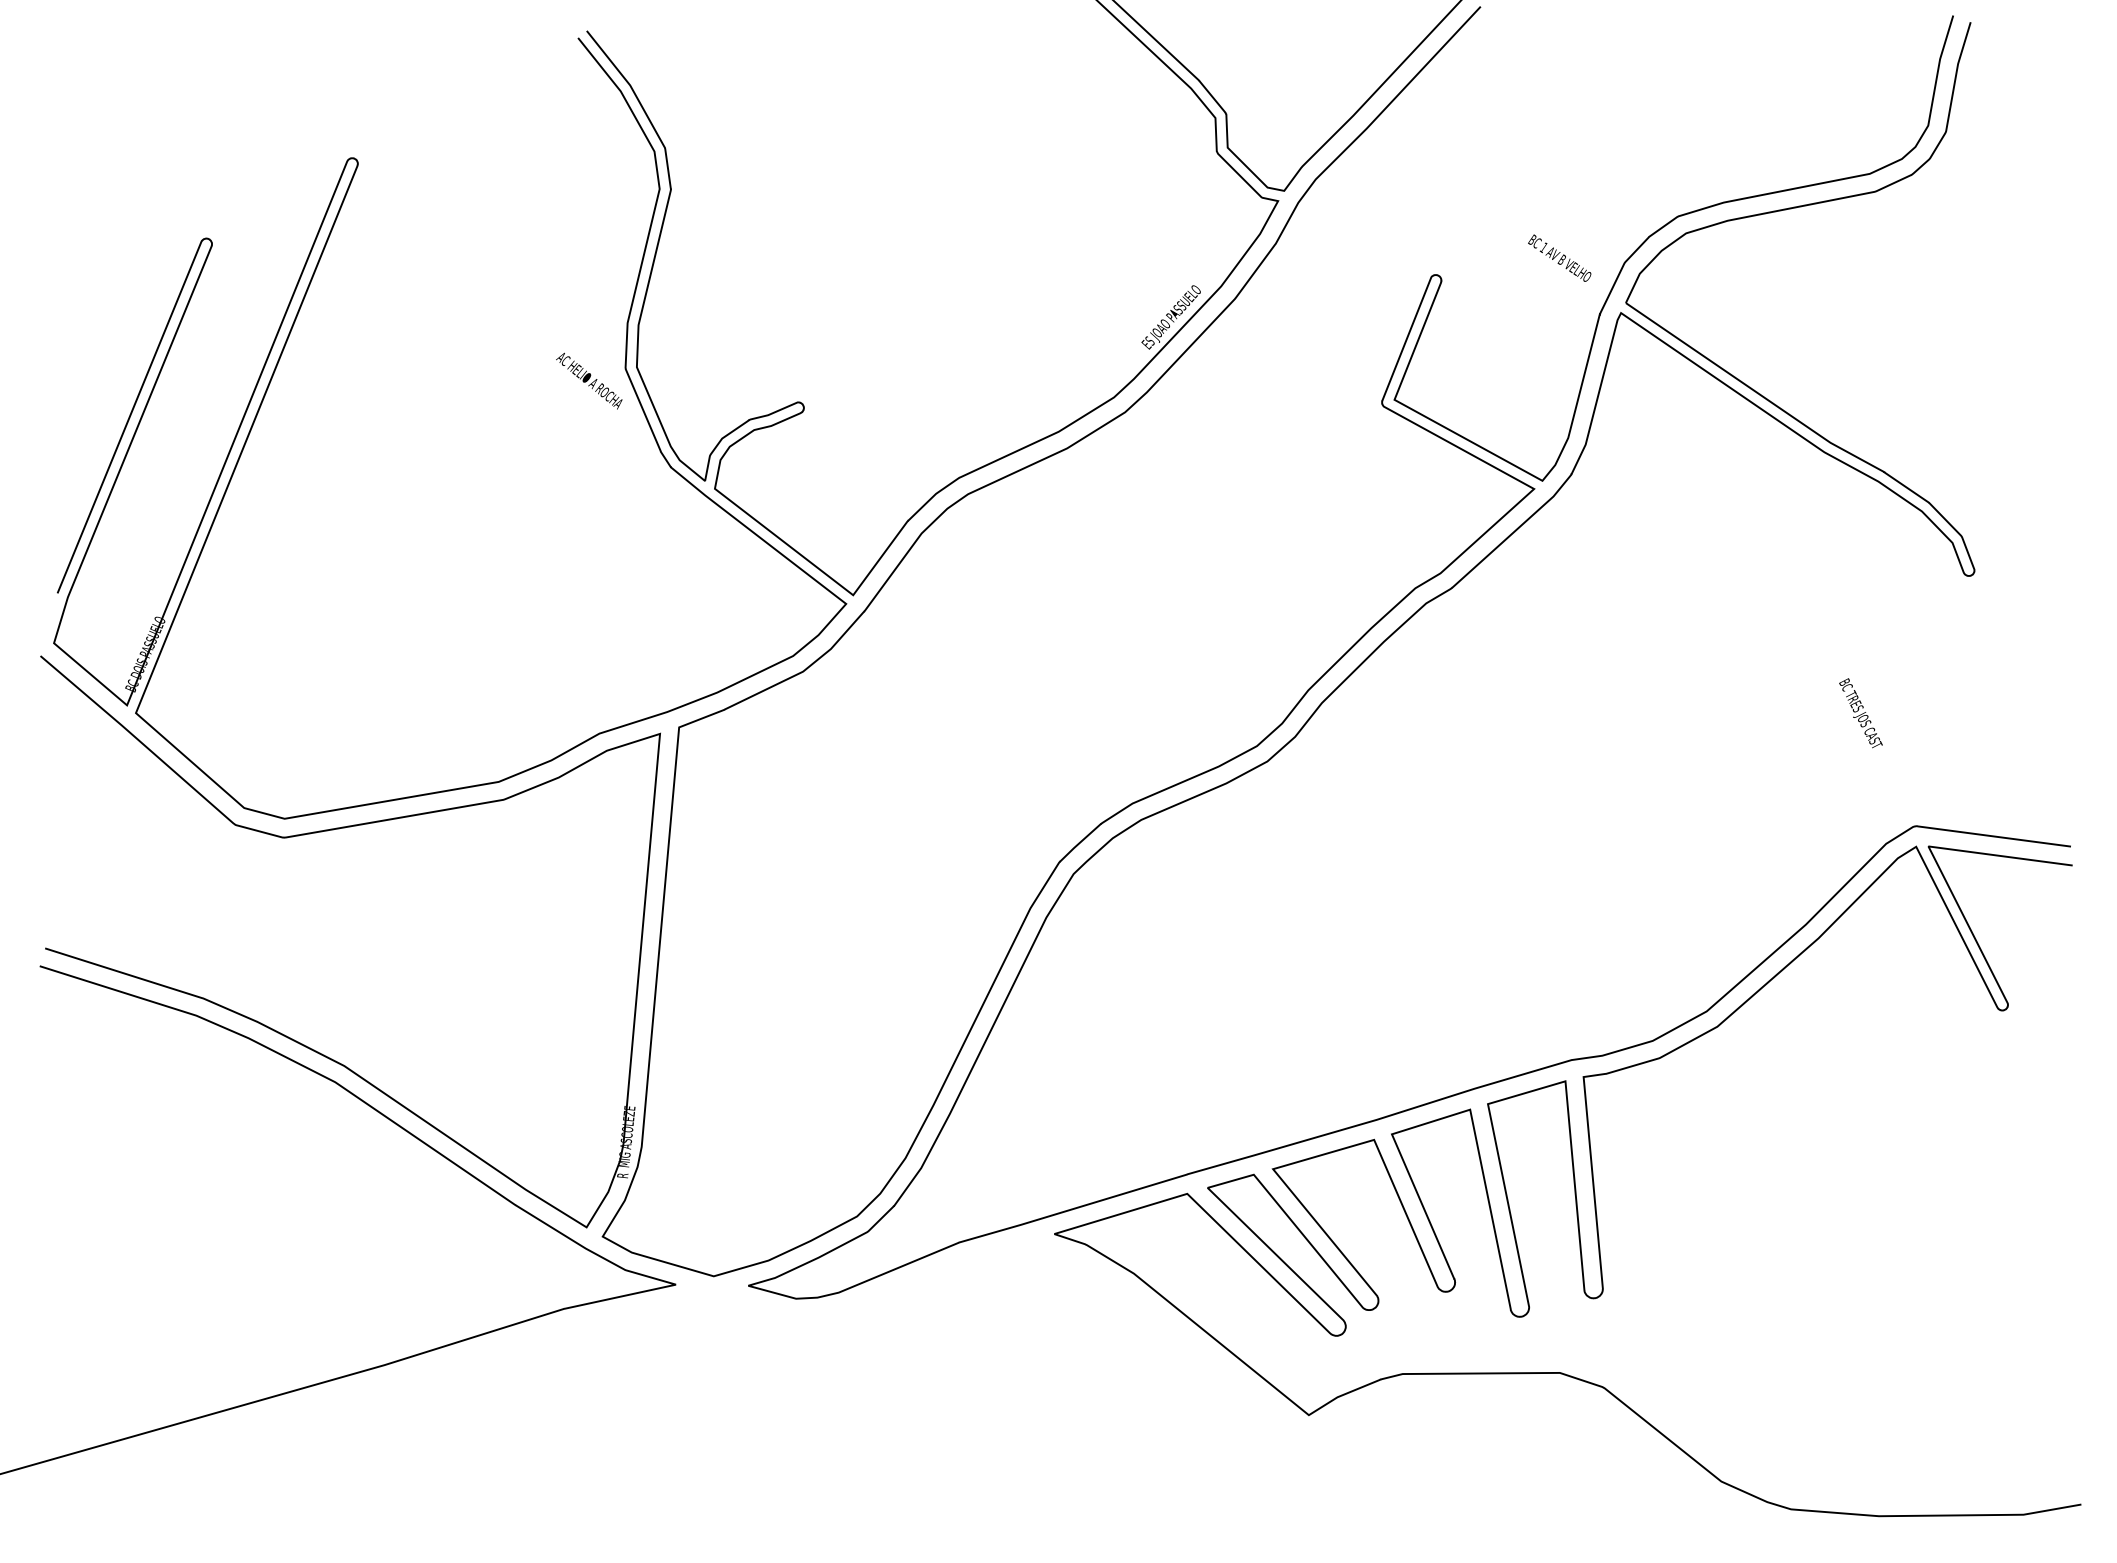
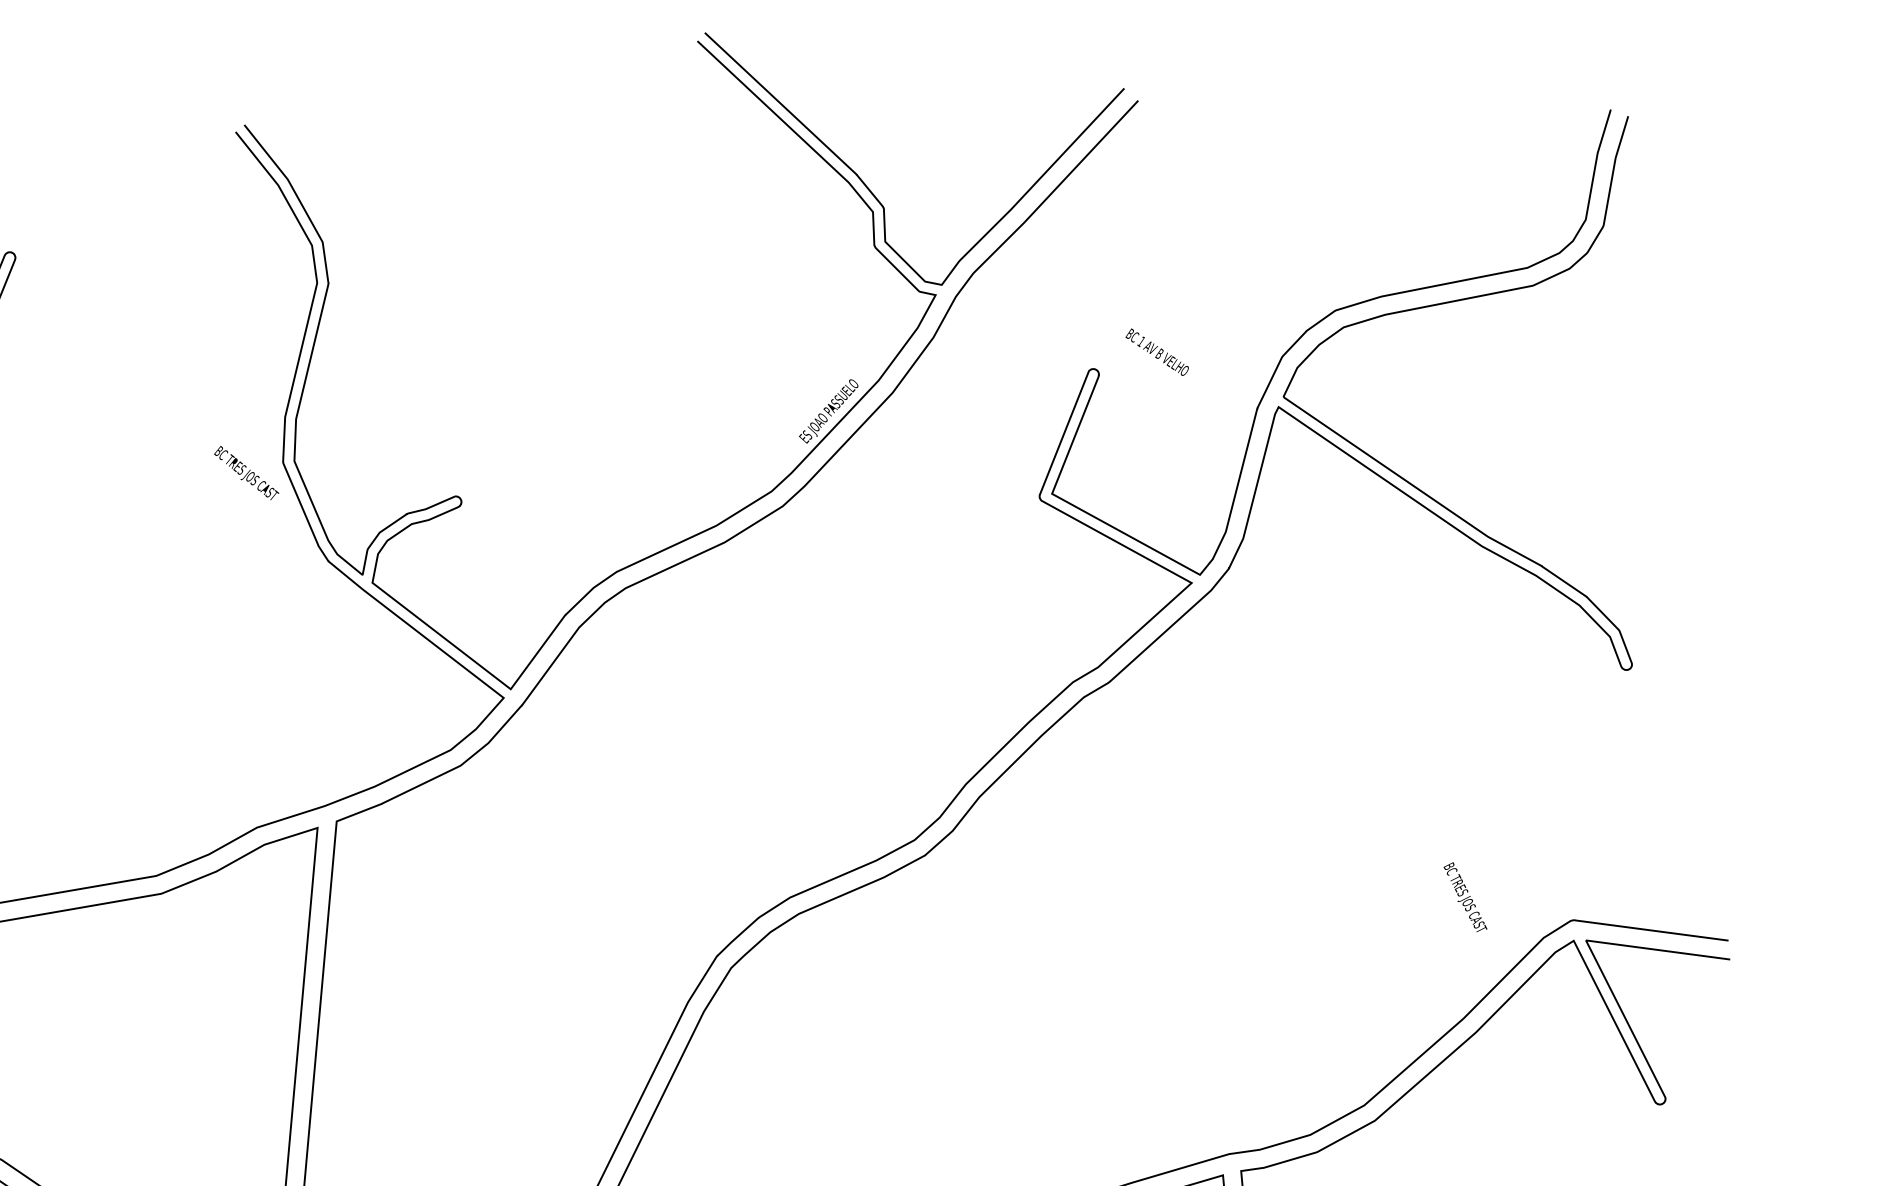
text: (1559, 257) -> (1157, 351), moved
text: (589, 380) -> (247, 474), AC HELIO A ROCHA -> BC TRES JOS CAST
text: (1860, 713) -> (1465, 897), moved

